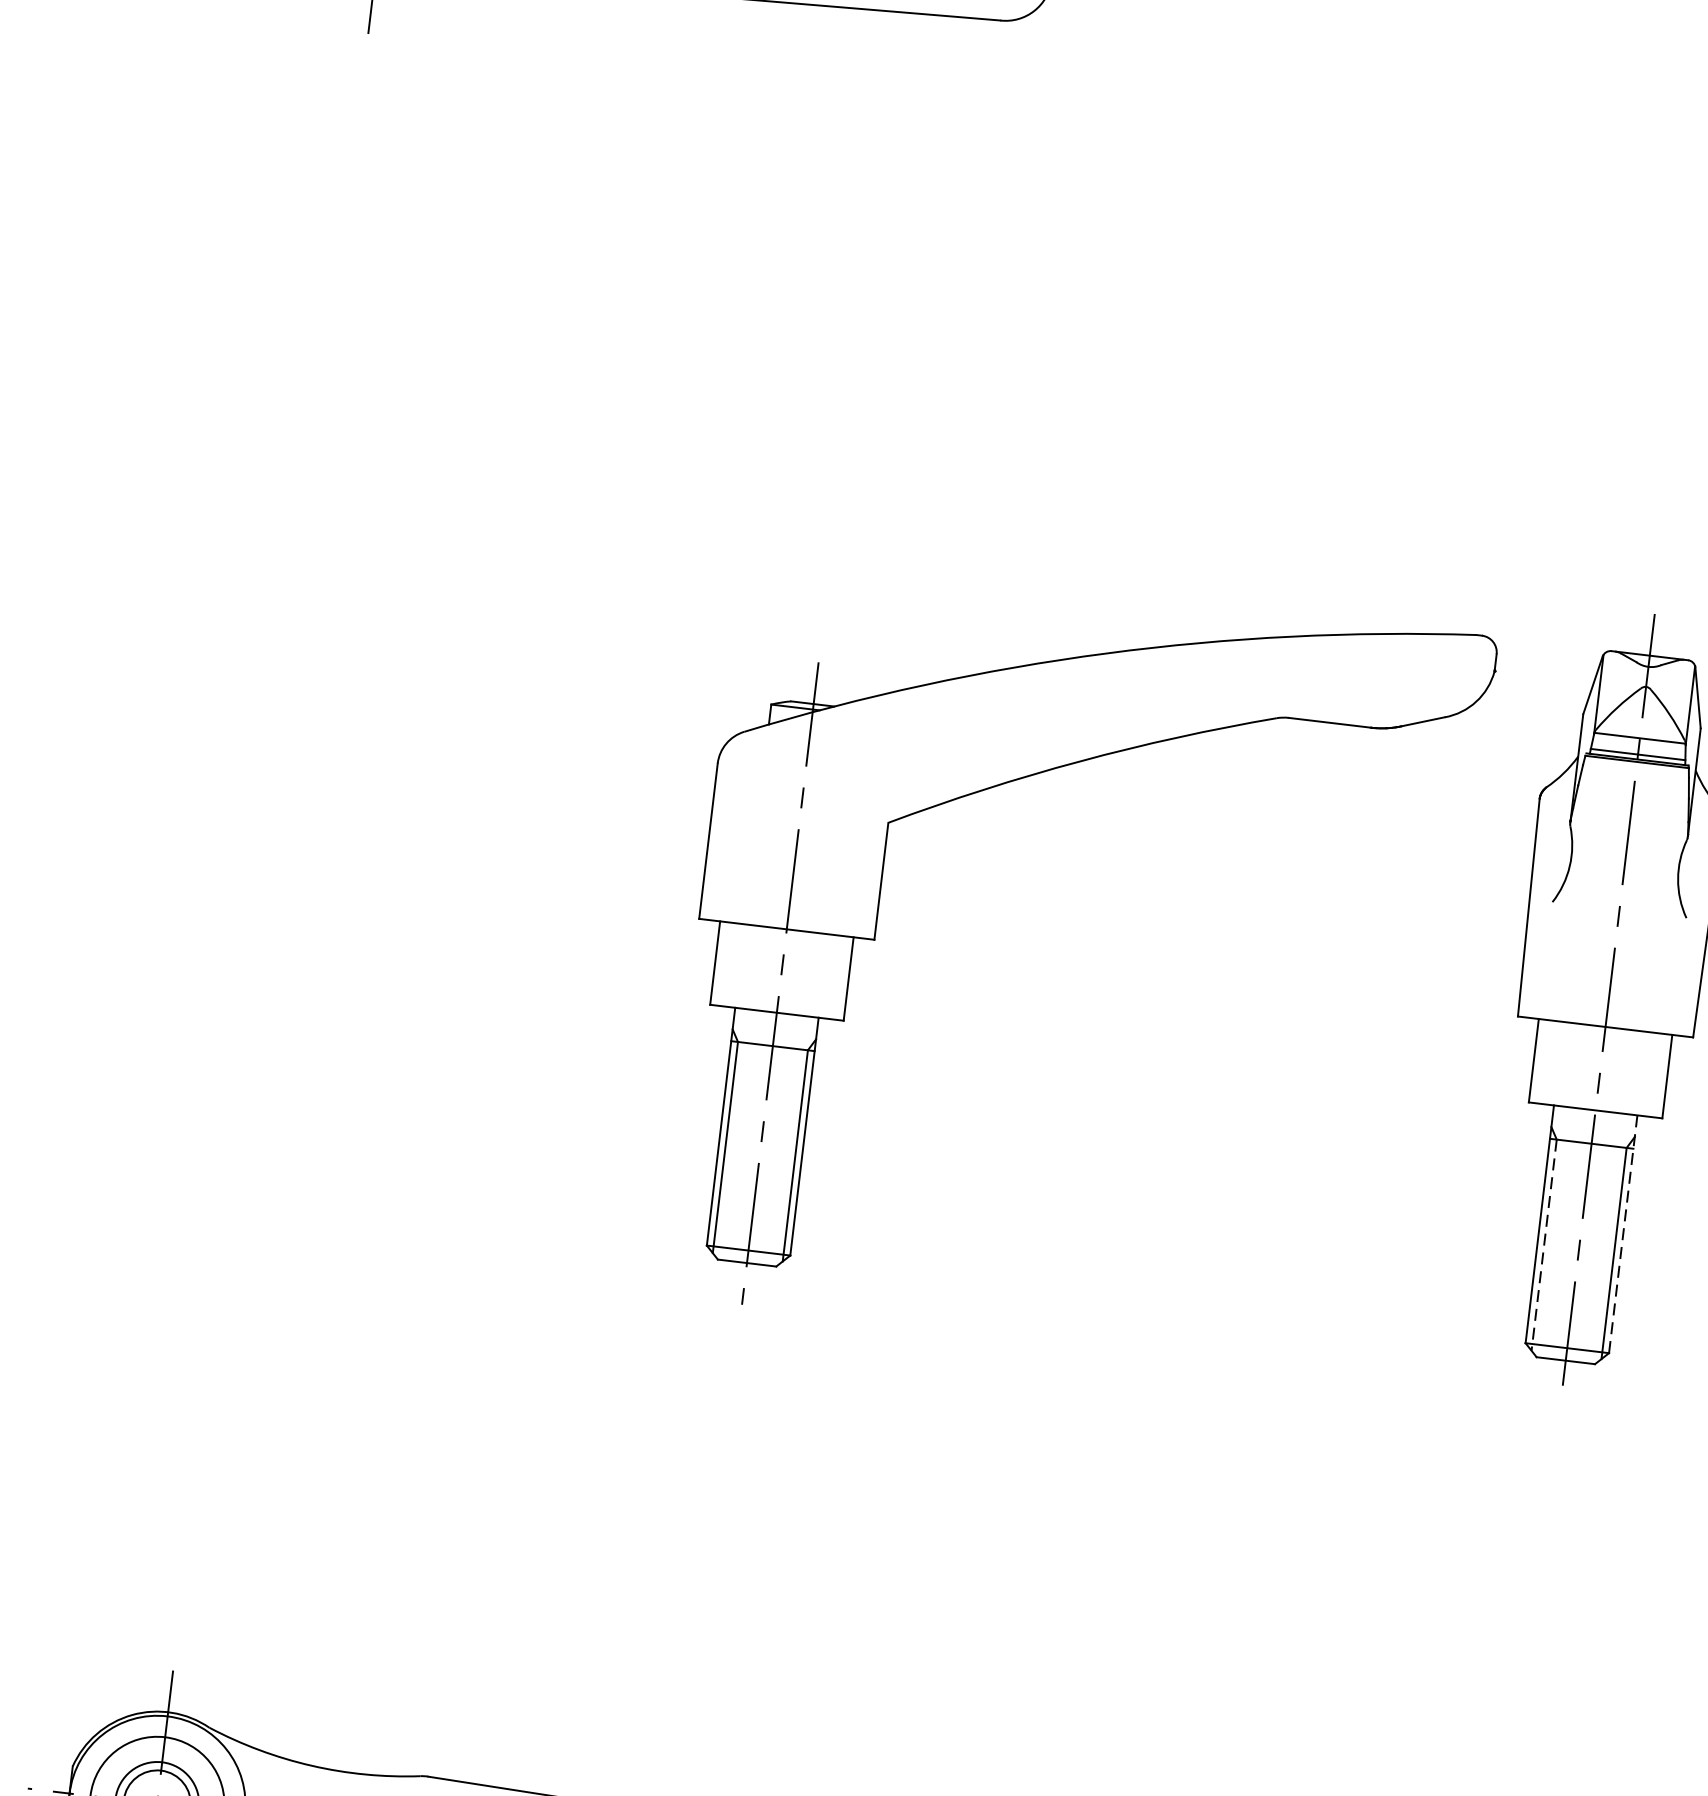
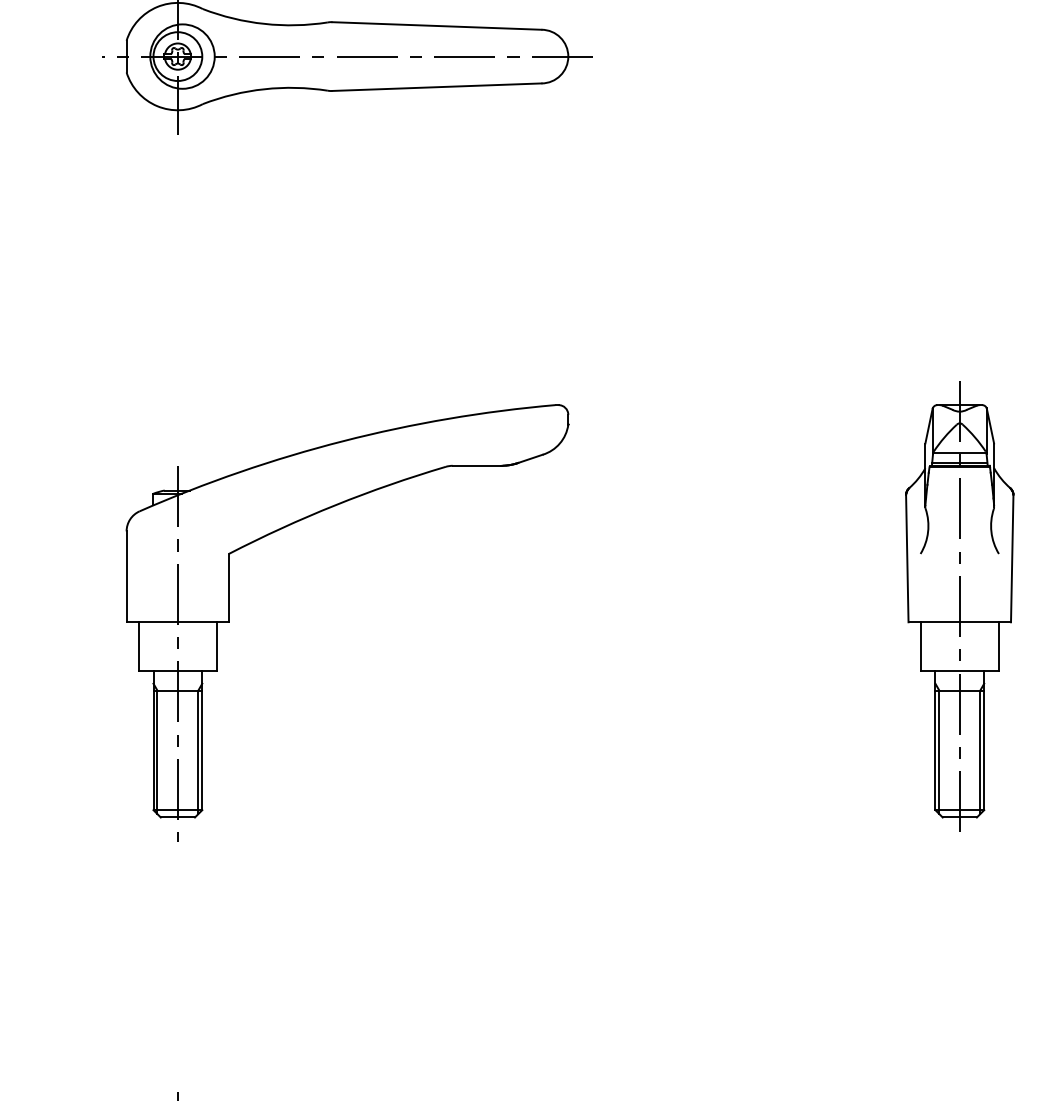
part: (1020, 780) -> (302, 520), moved
line: (1623, 1234) -> (984, 740), dashed -> solid
line: (1544, 1245) -> (939, 752), dashed -> solid

